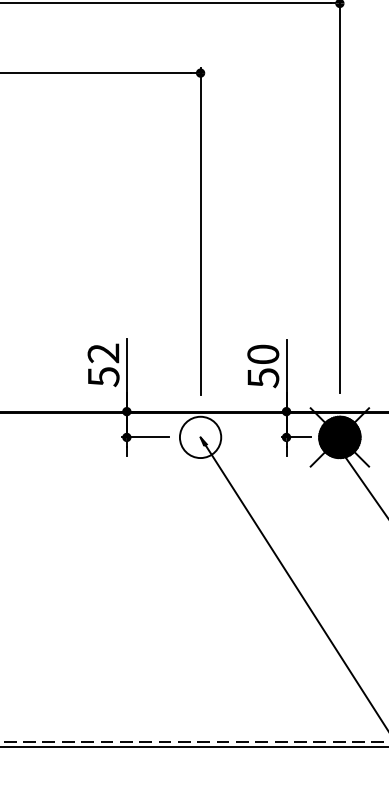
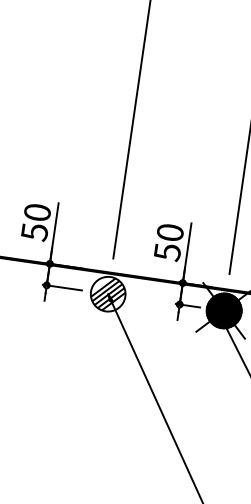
text: (103, 353) -> (37, 212), 52 -> 50
hatch: (200, 437) -> (108, 294), added

